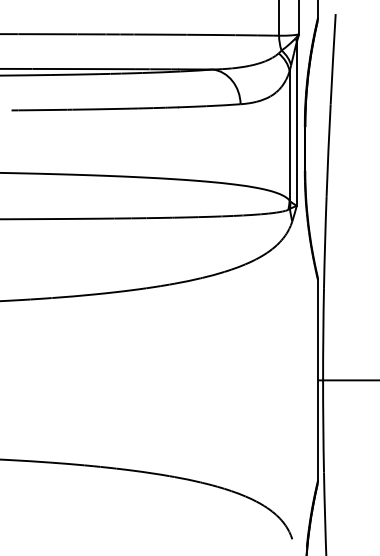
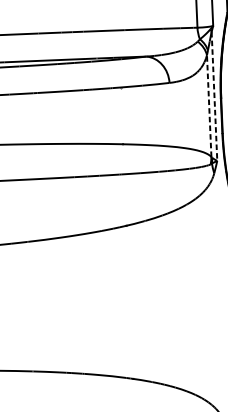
line: (296, 123) -> (214, 96), solid -> dashed
line: (289, 135) -> (209, 105), solid -> dashed

